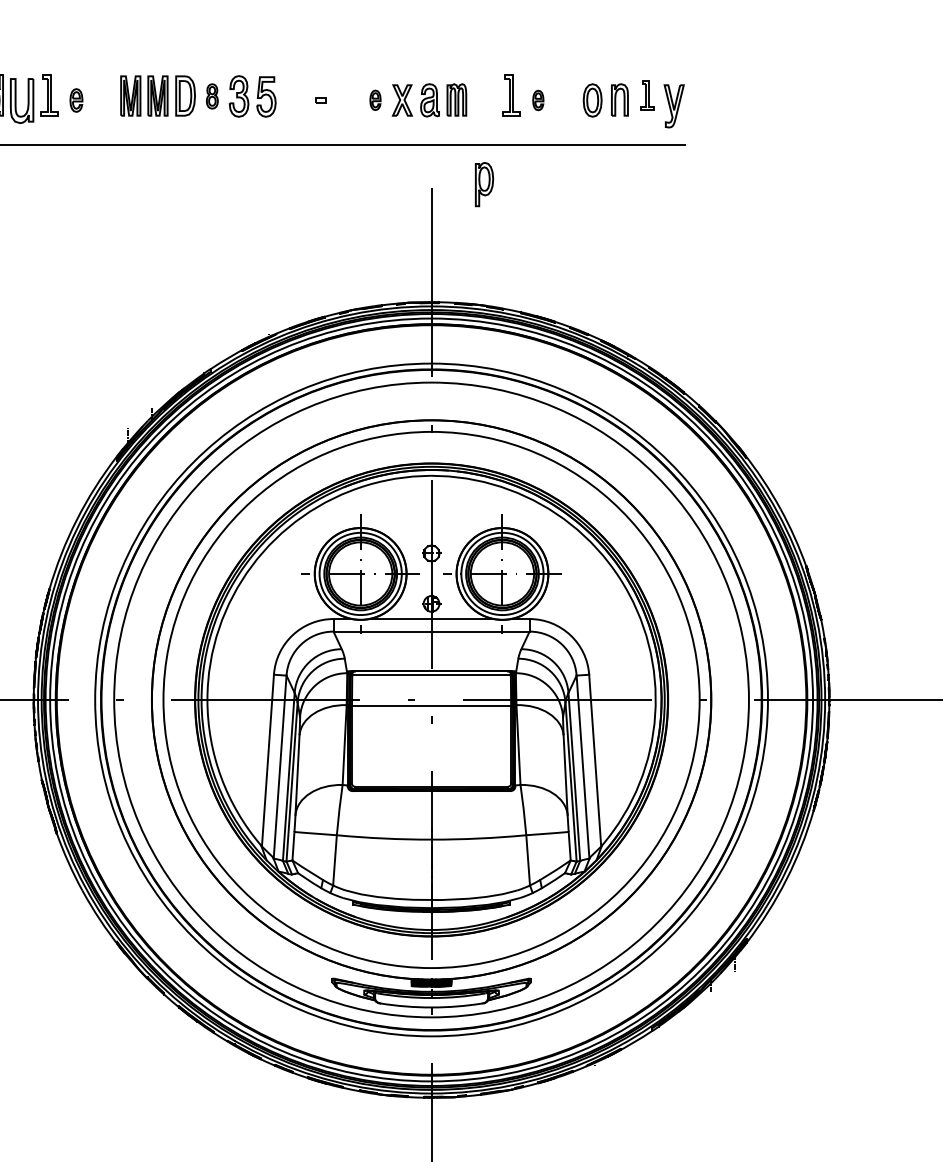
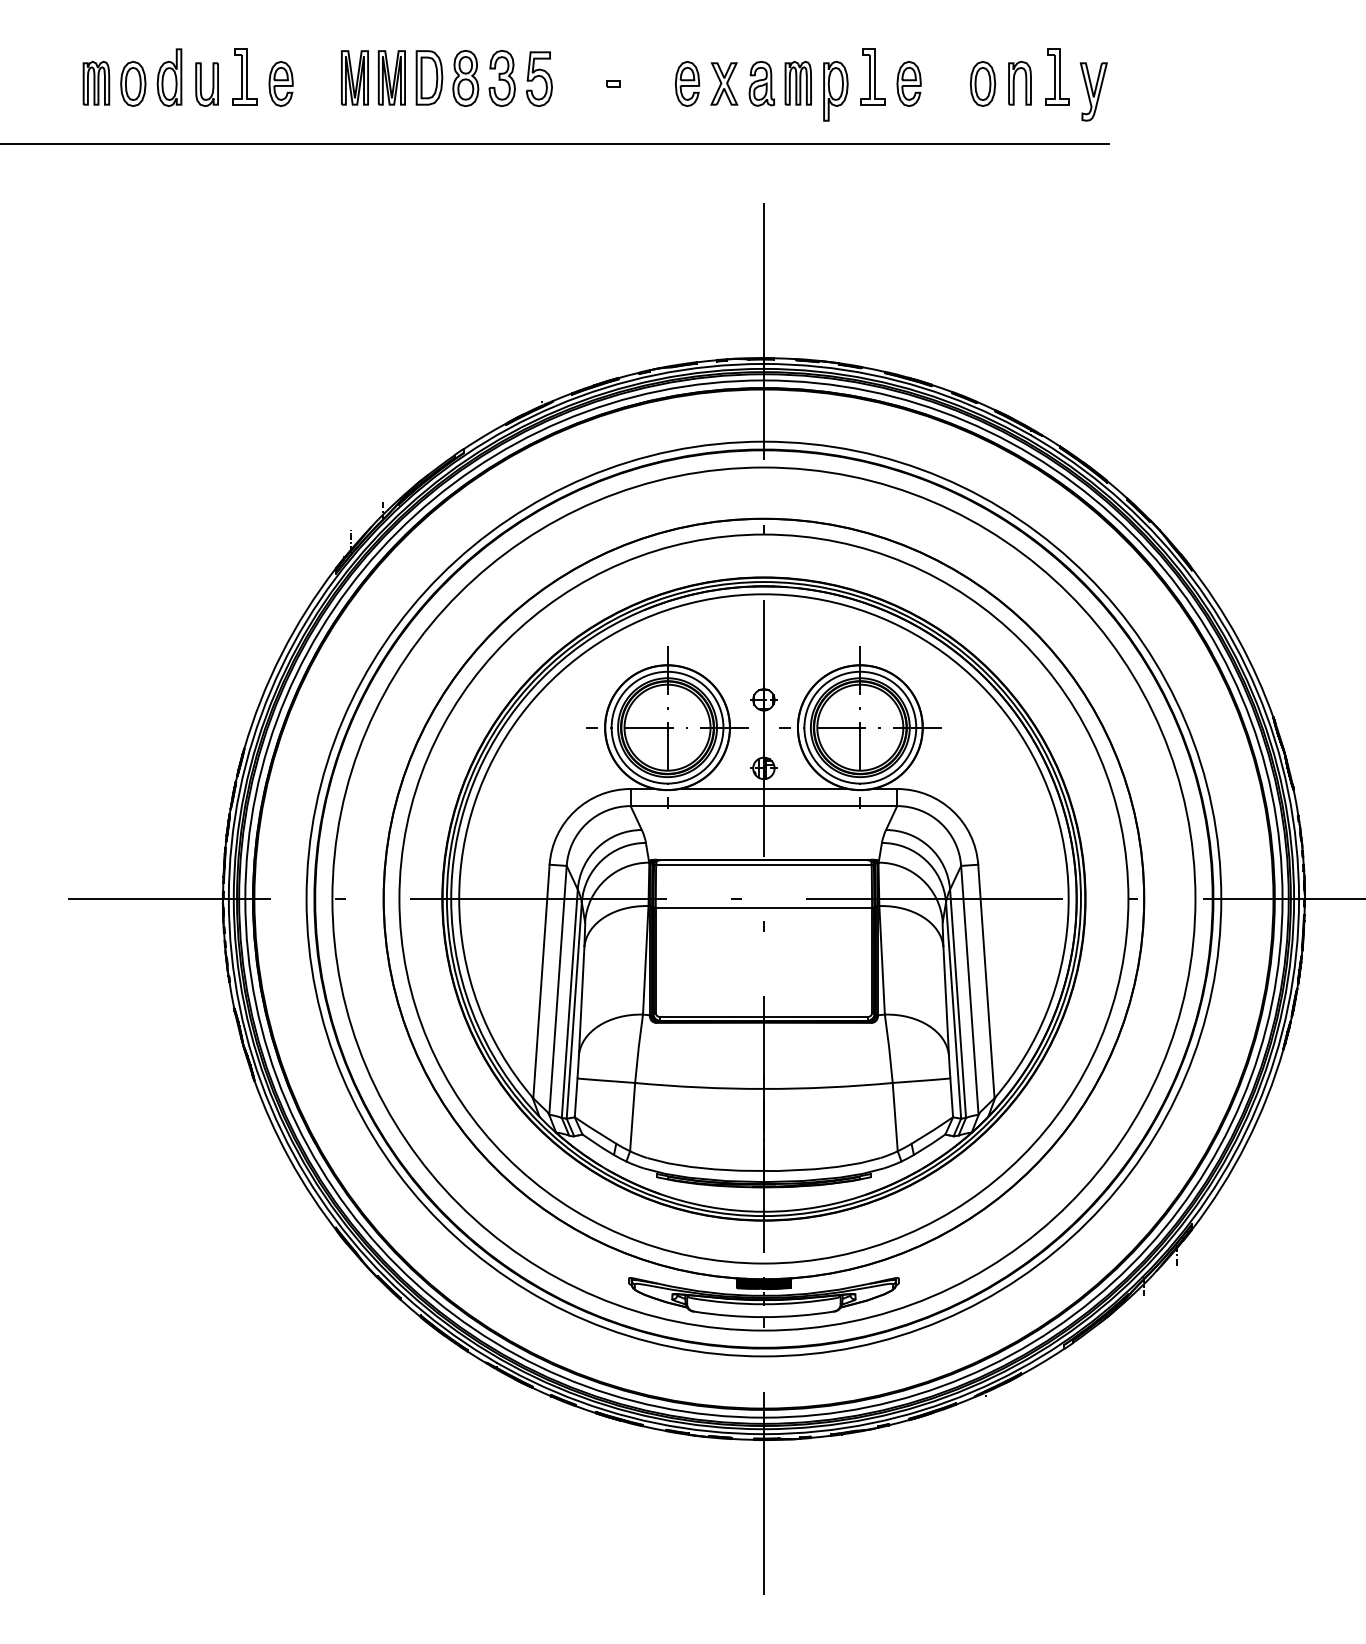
part: (647, 94) -> (1057, 76), size x1.43
part: (212, 96) -> (465, 78), size x1.67
part: (21, 100) -> (206, 84), size x0.71
part: (76, 100) -> (280, 83), size x1.43
part: (375, 100) -> (687, 83), size x1.67
part: (537, 100) -> (908, 83), size x1.67
part: (484, 184) -> (835, 91), moved

